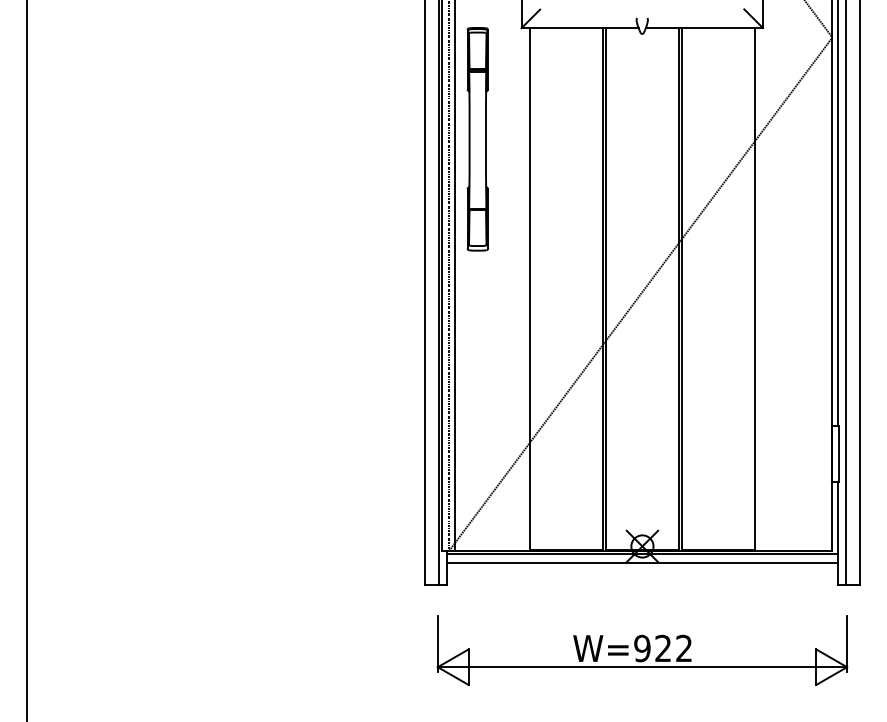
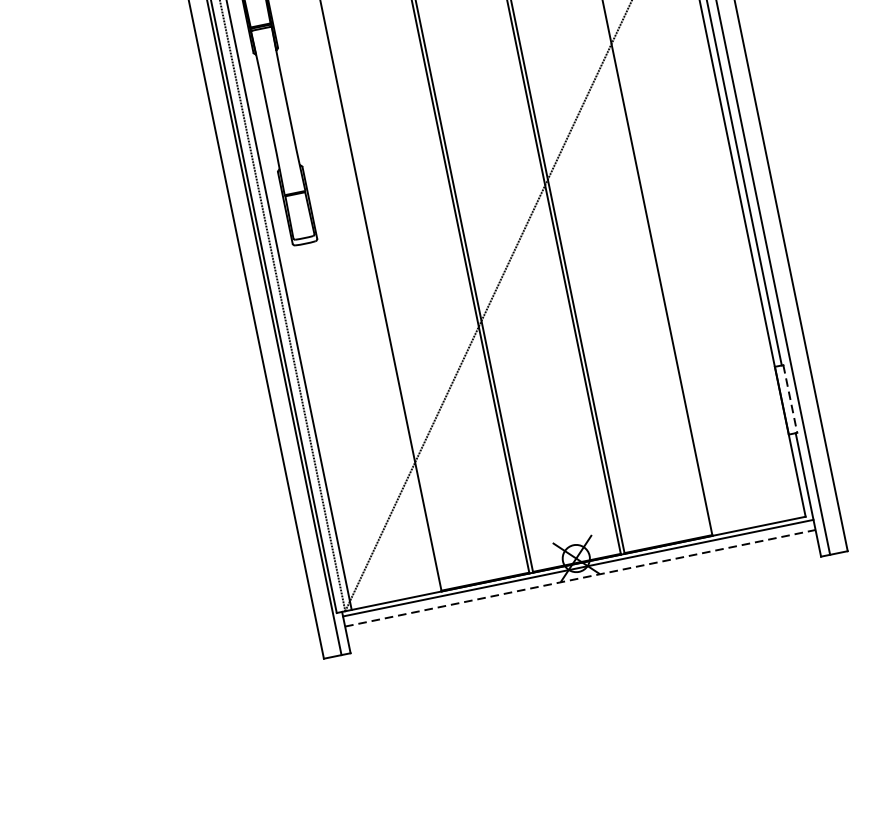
line: (839, 454) -> (790, 399), solid -> dashed
line: (642, 562) -> (580, 577), solid -> dashed
part: (642, 650) -> (602, 683), removed

